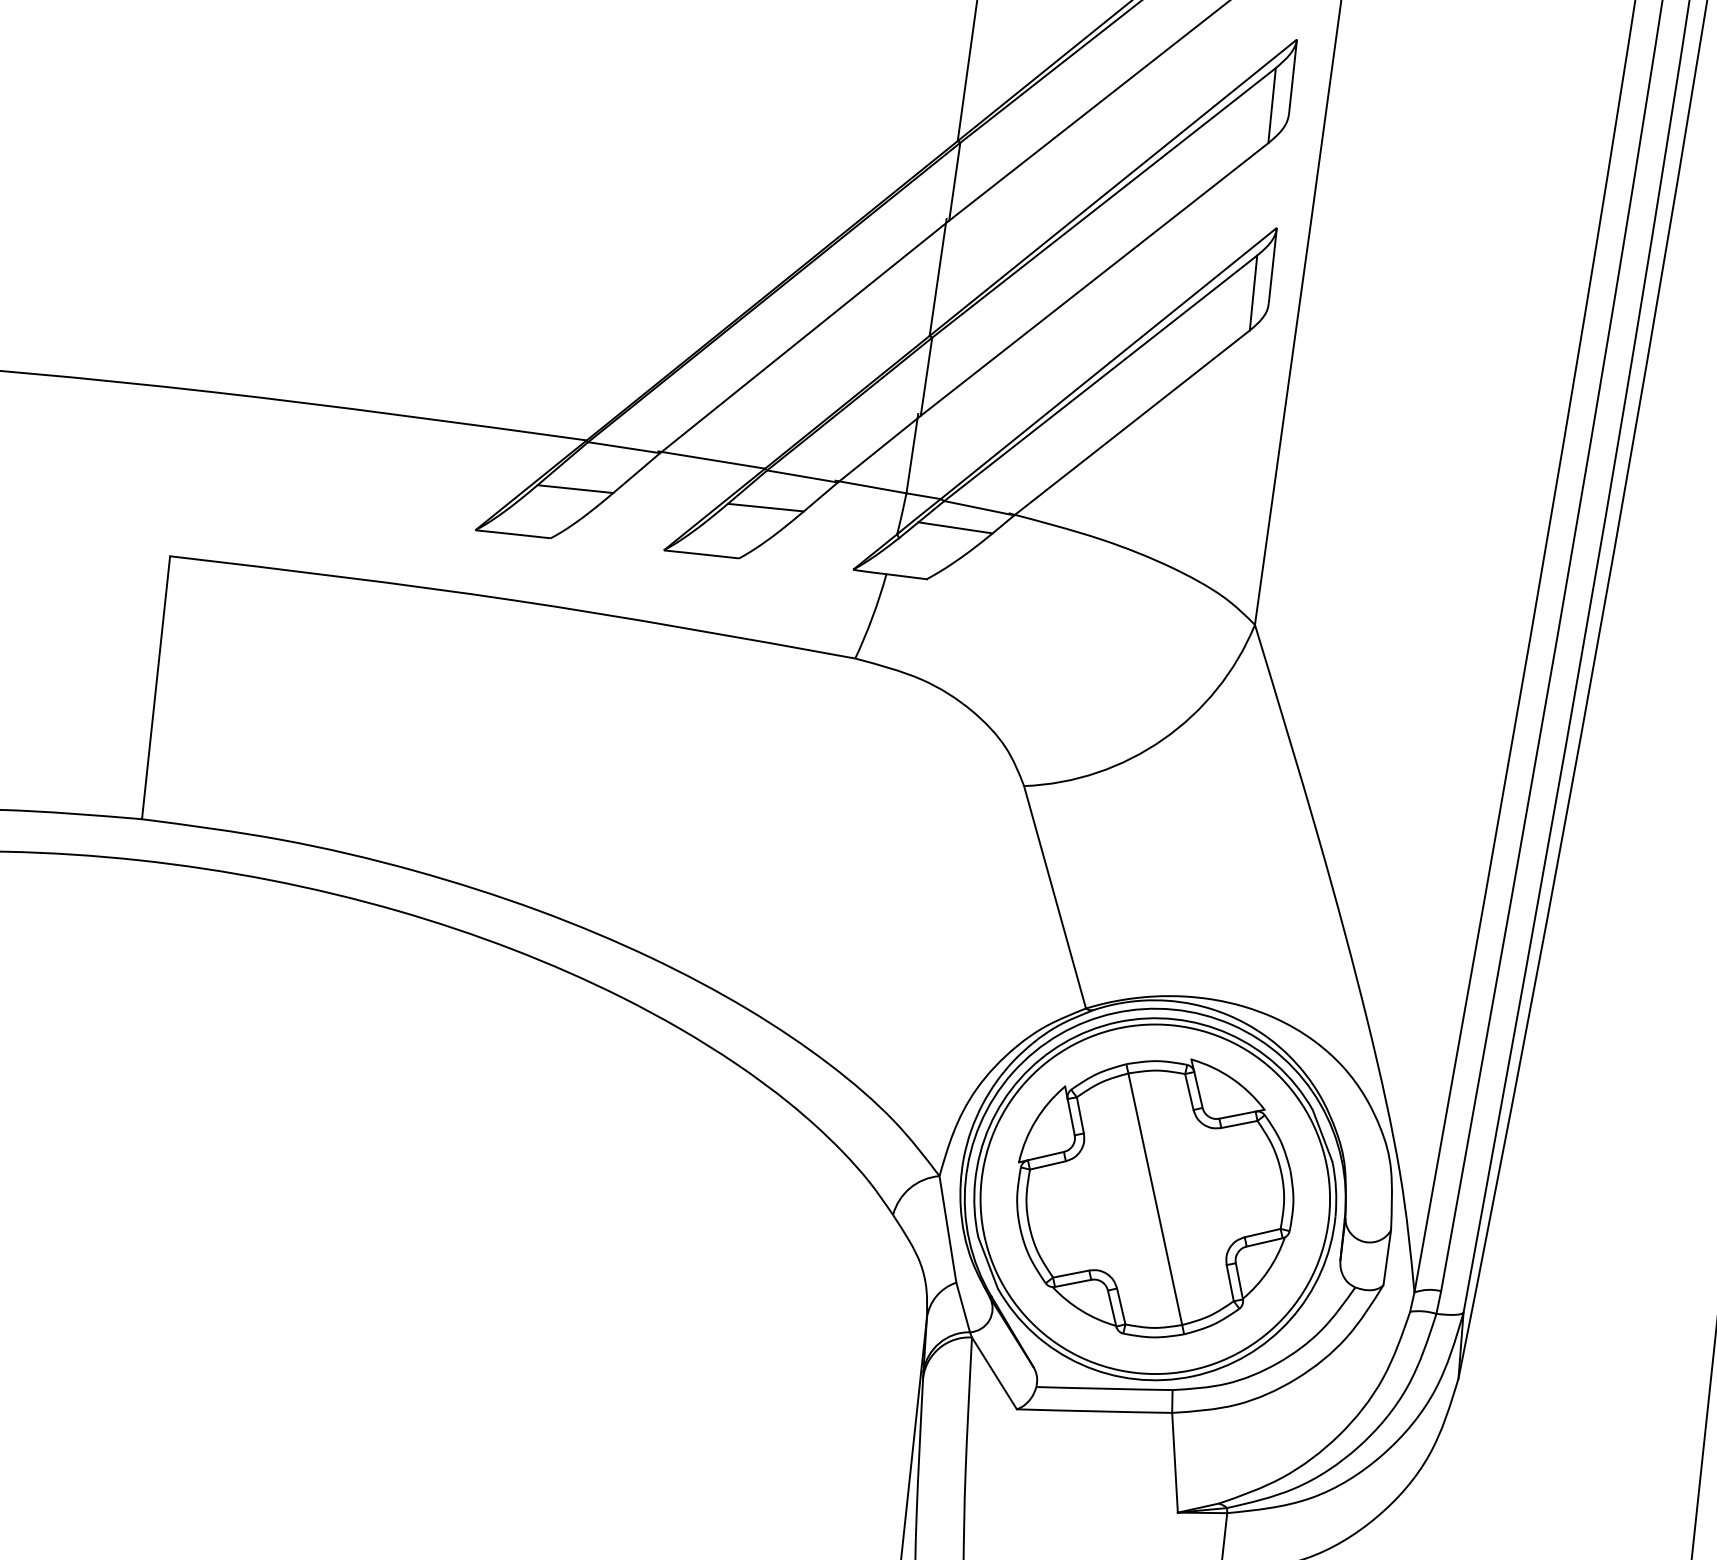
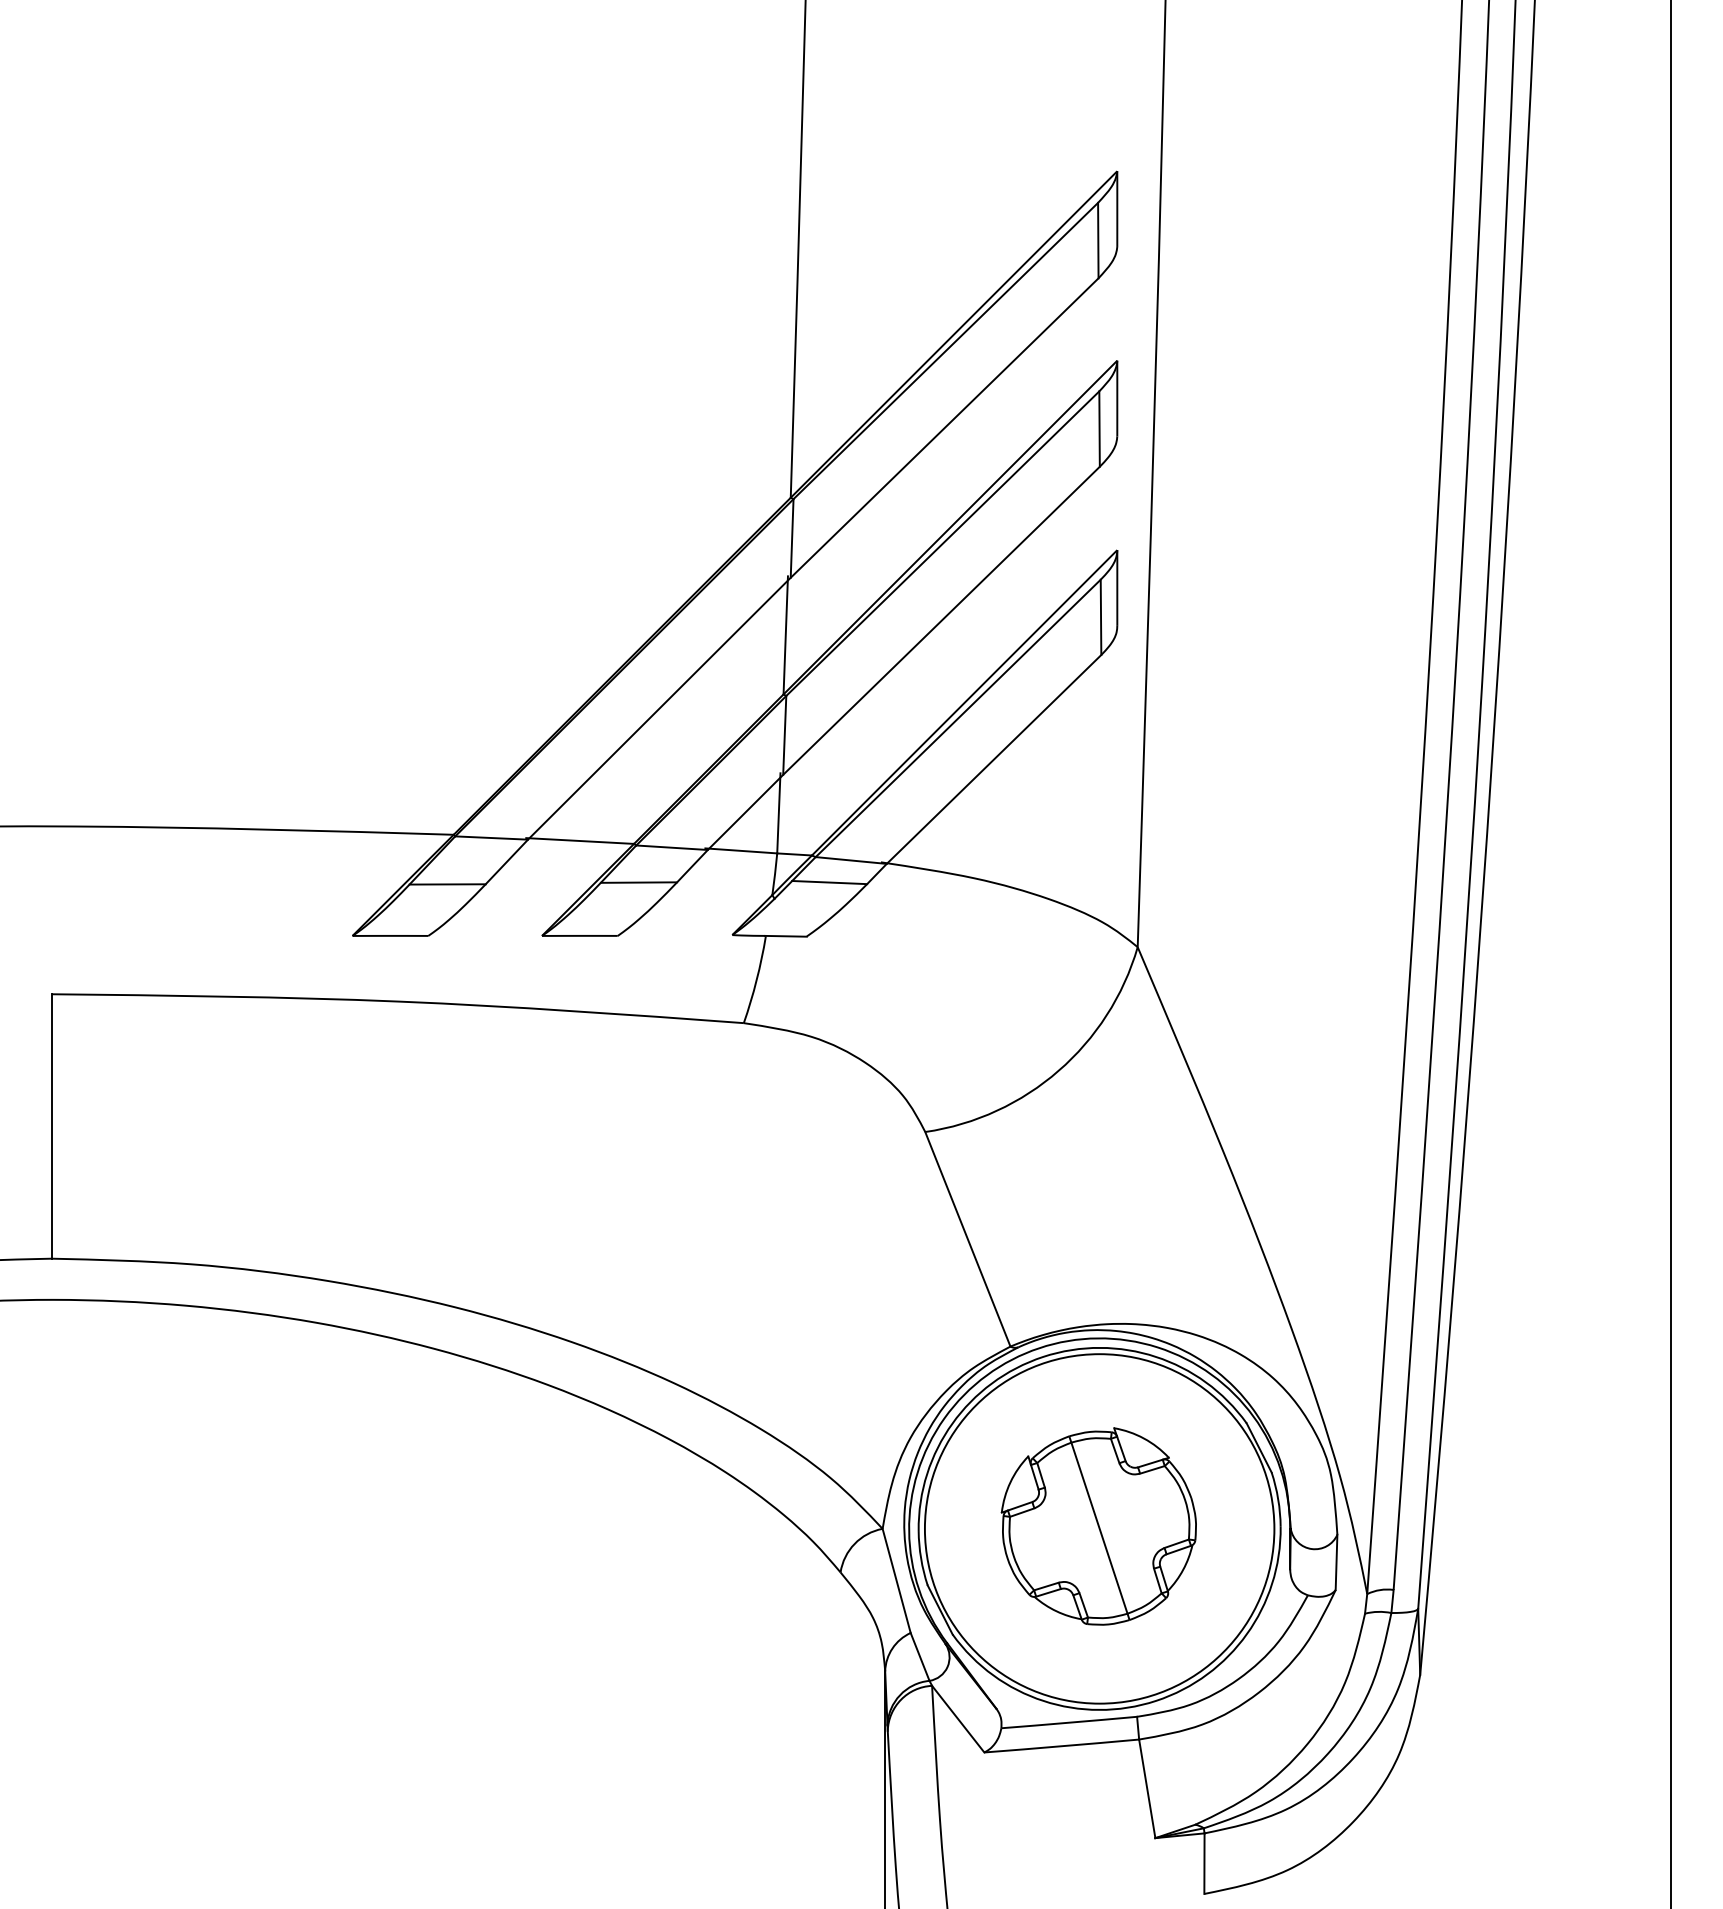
part: (1154, 1196) -> (1098, 1526), size x0.7

